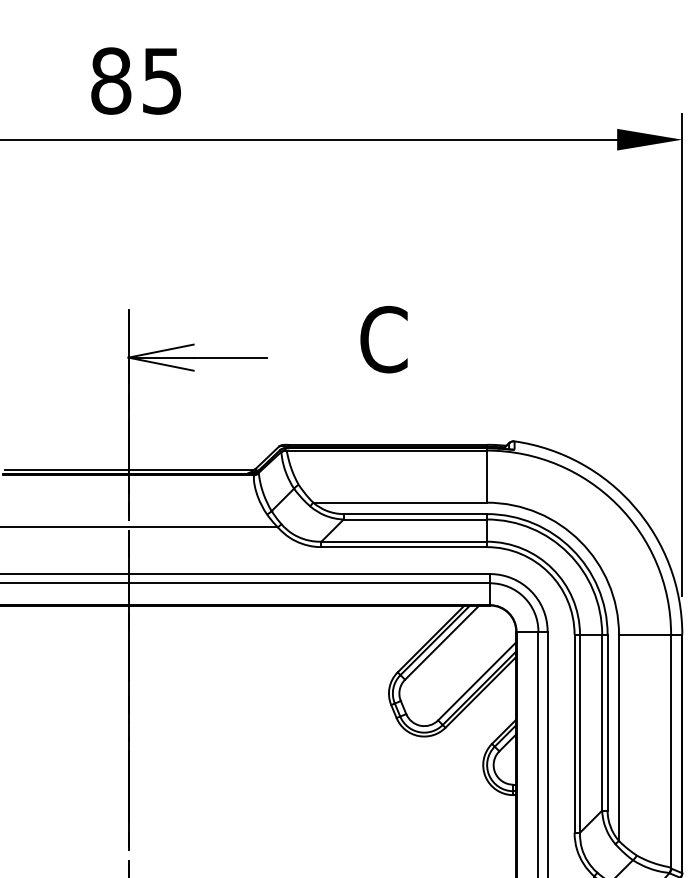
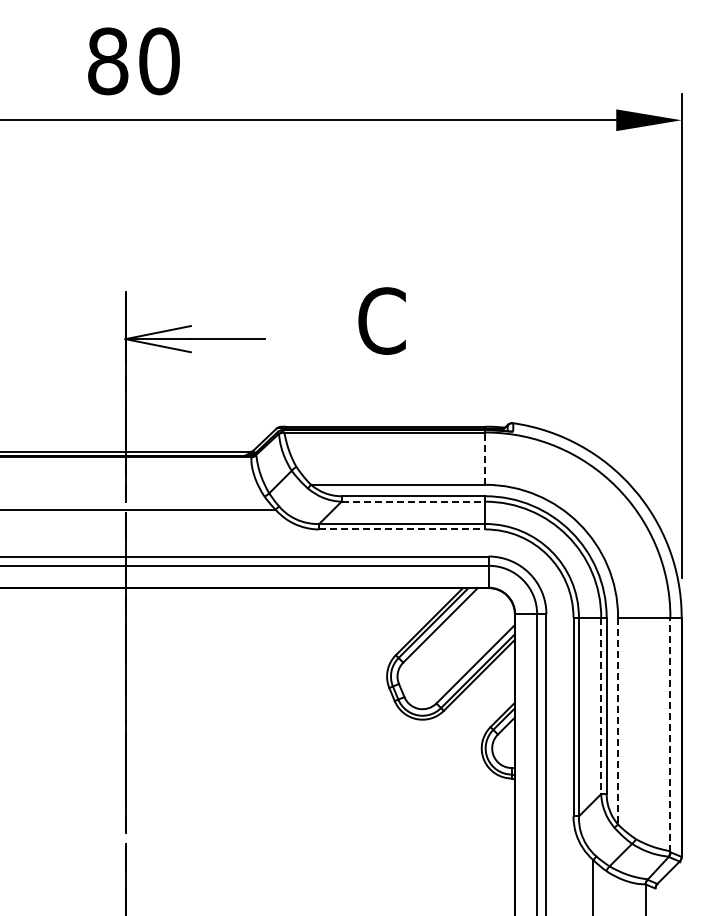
text: (162, 81) -> (159, 61), 85 -> 80
line: (486, 476) -> (485, 458), solid -> dashed
line: (415, 519) -> (413, 501), solid -> dashed
line: (404, 547) -> (402, 529), solid -> dashed
line: (602, 723) -> (601, 706), solid -> dashed
line: (619, 738) -> (618, 721), solid -> dashed
line: (671, 751) -> (670, 734), solid -> dashed

